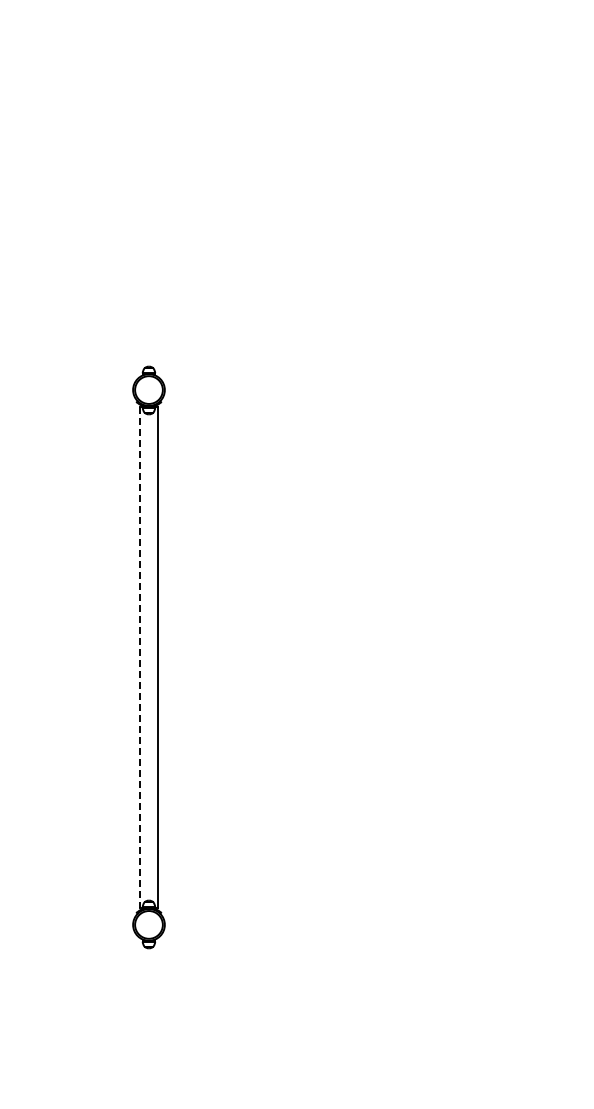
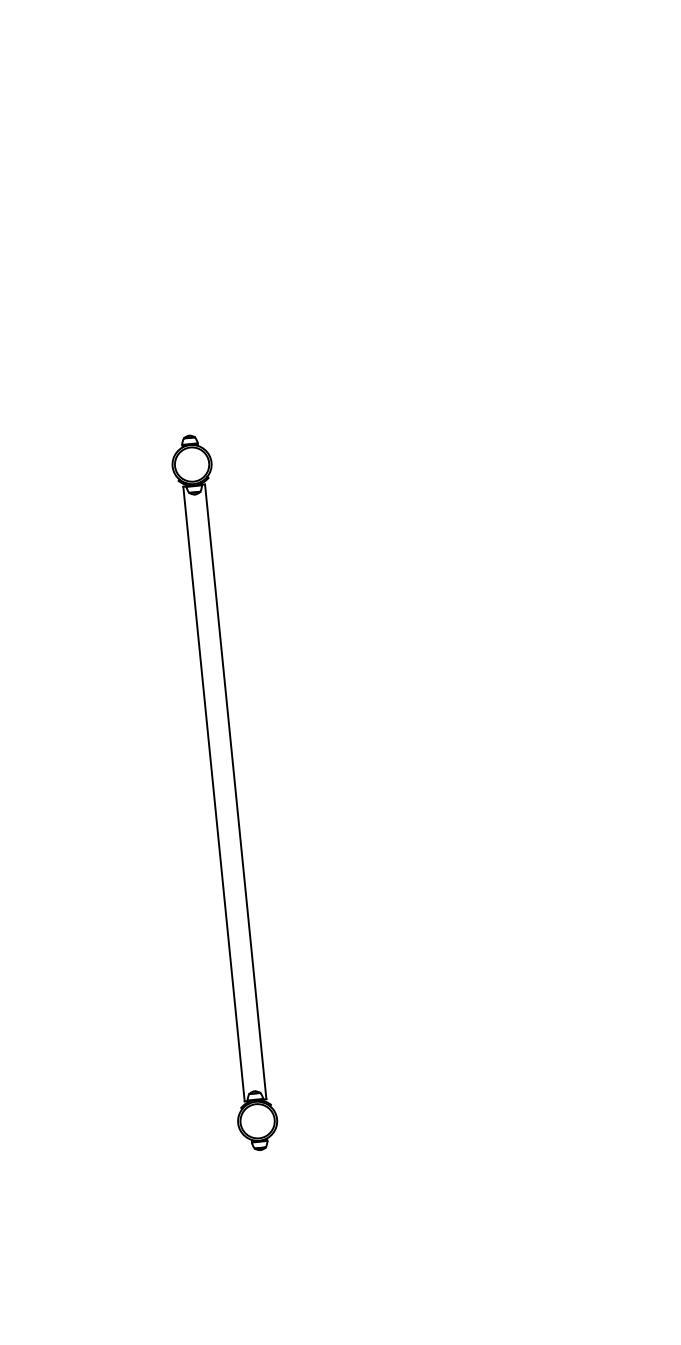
line: (140, 658) -> (214, 795), dashed -> solid

